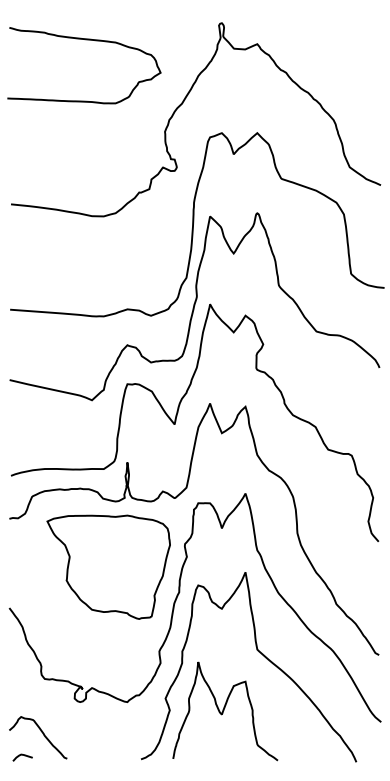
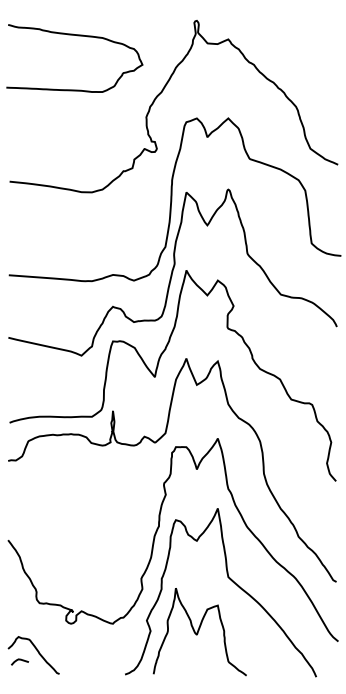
part: (108, 566) -> (96, 503), removed
curve: (23, 755) -> (20, 660), moved

